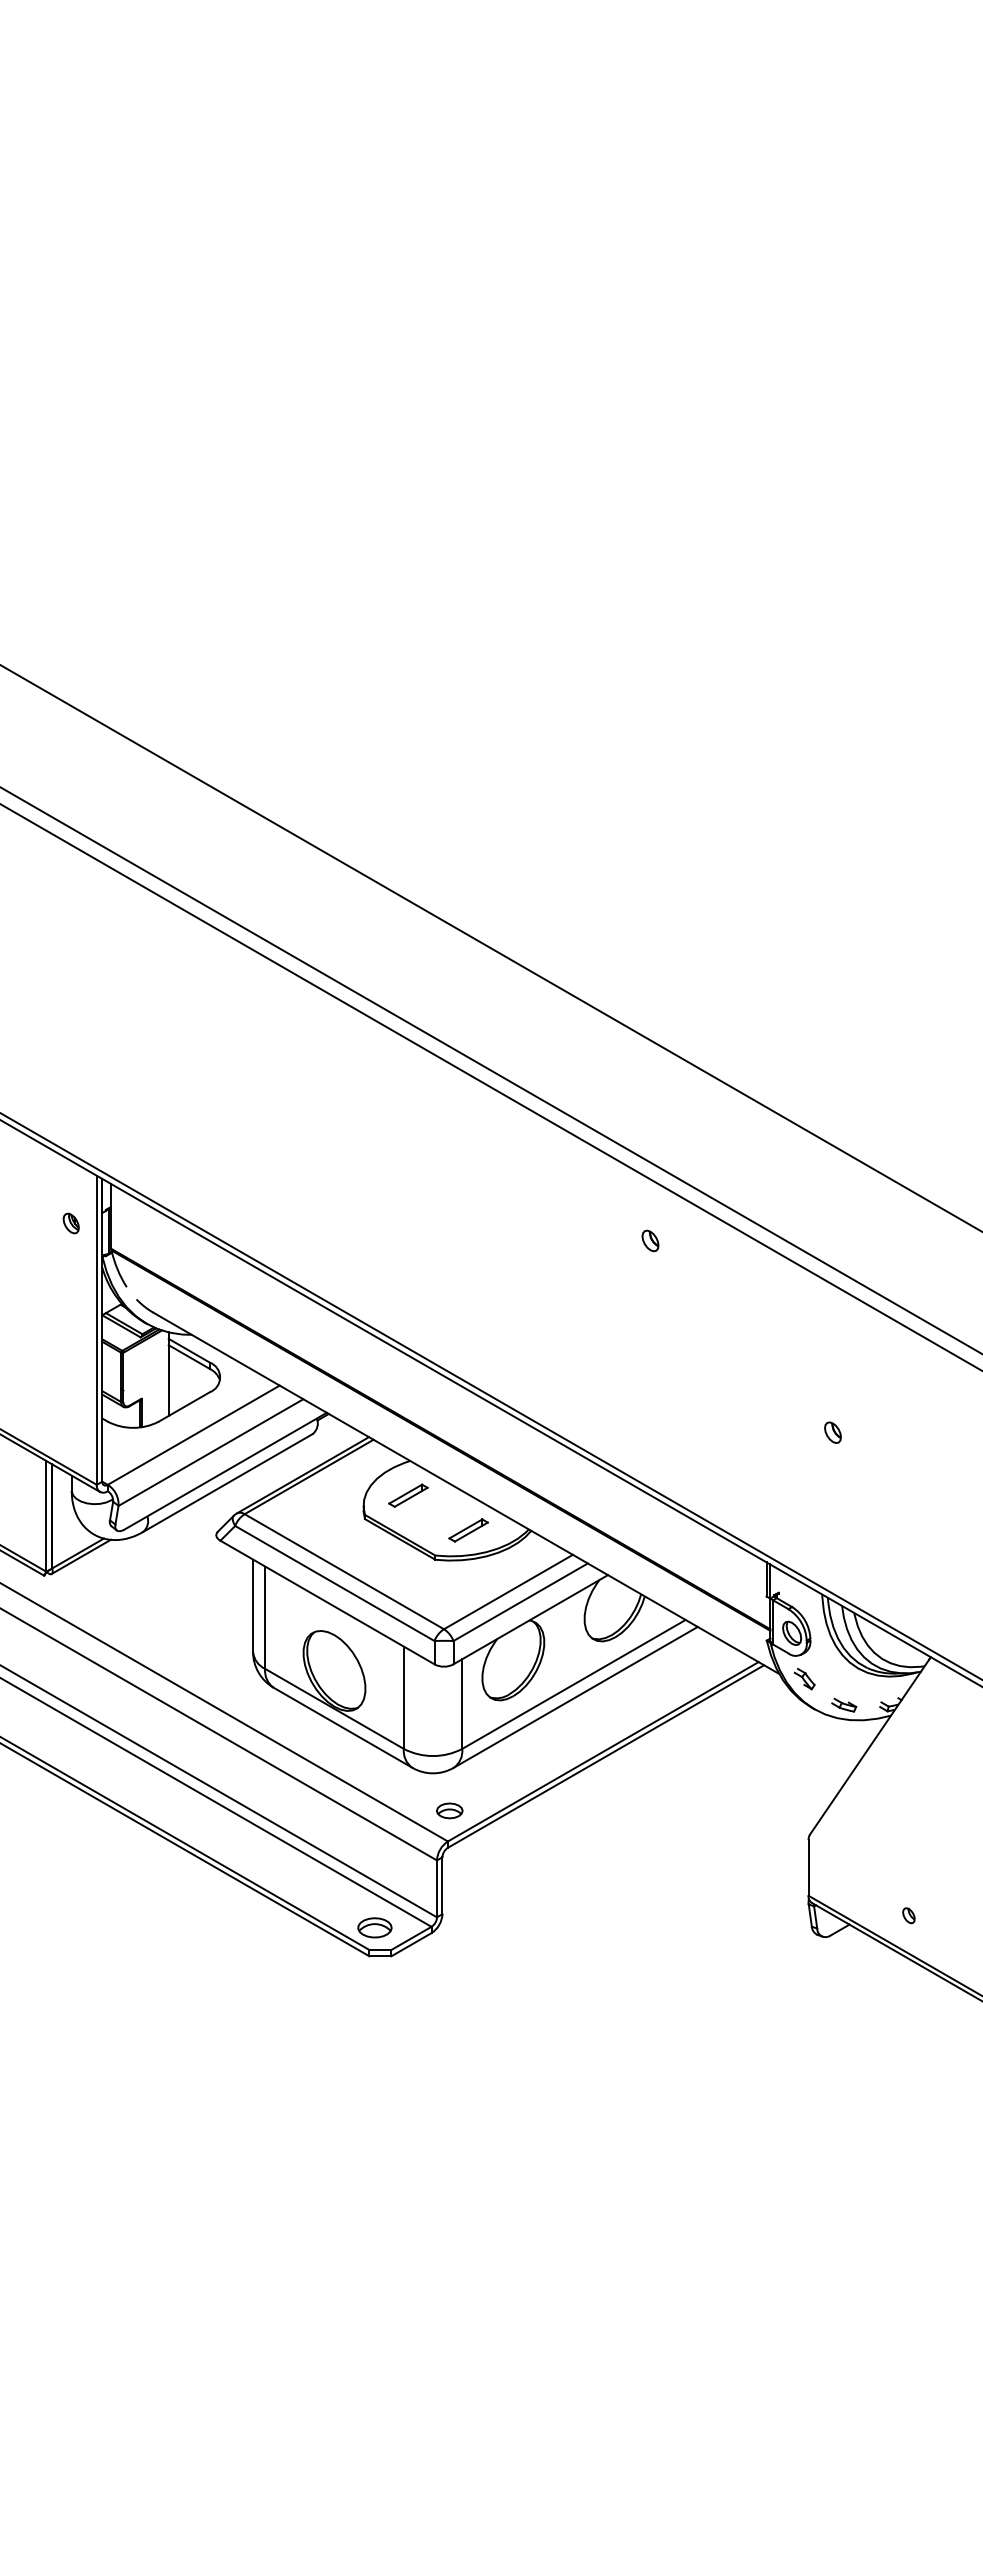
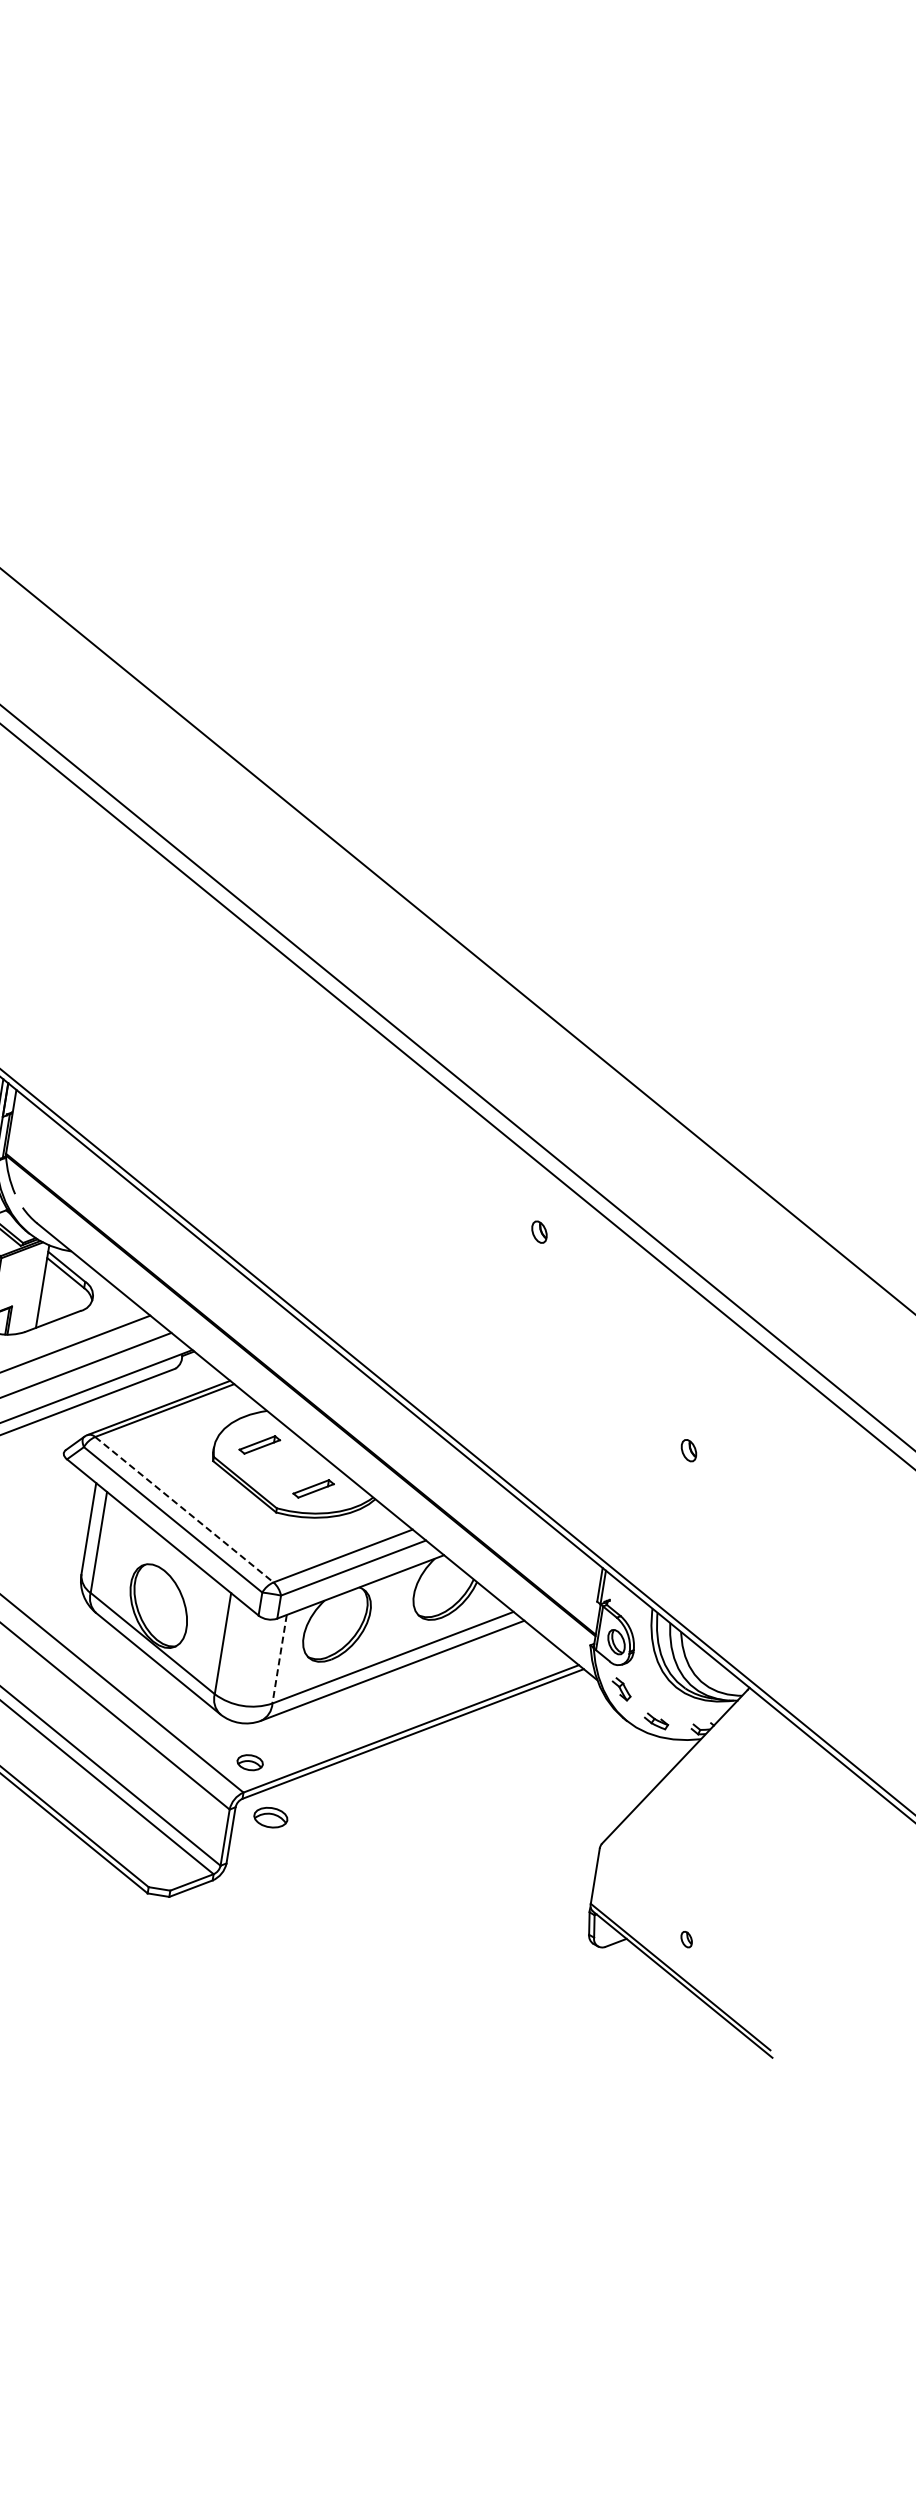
line: (344, 1571) -> (184, 1509), solid -> dashed
line: (462, 1704) -> (279, 1659), solid -> dashed
part: (374, 1927) -> (270, 1817), moved

